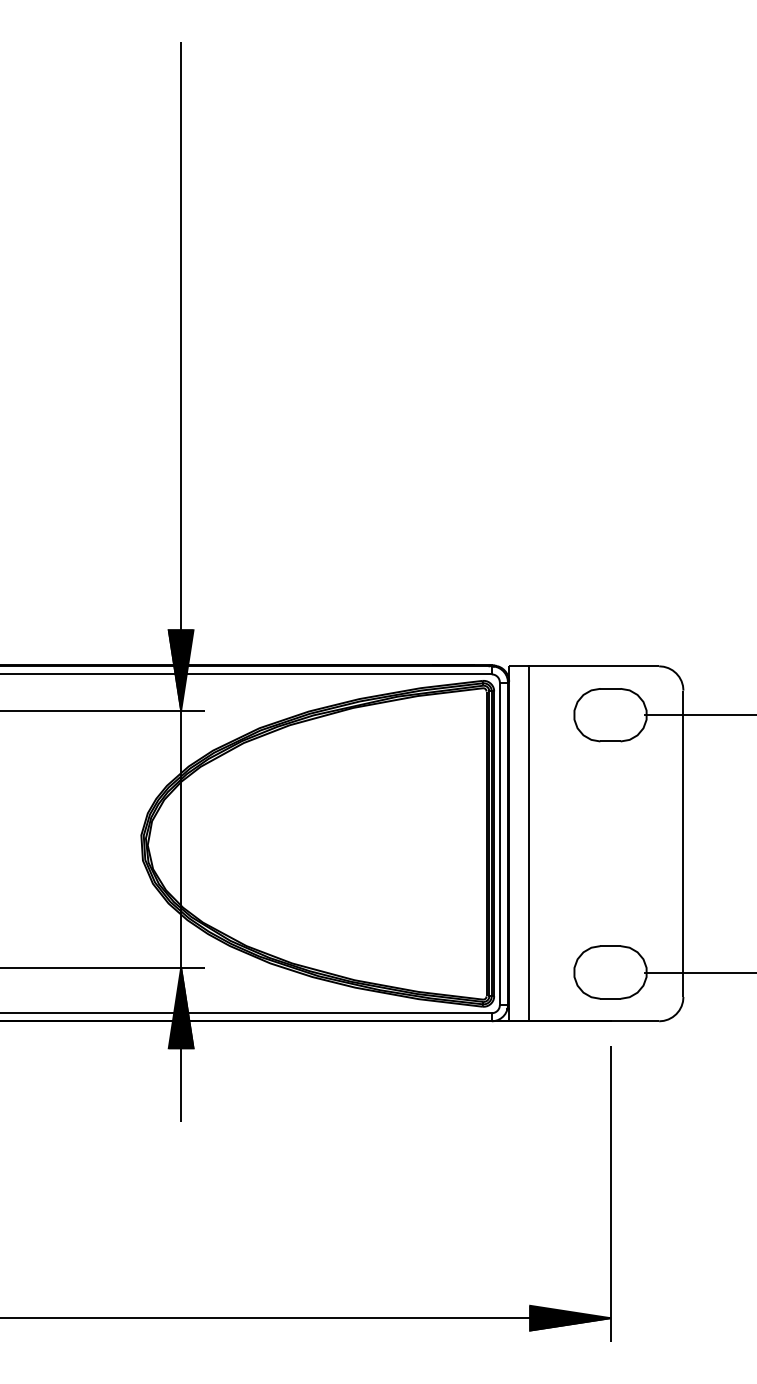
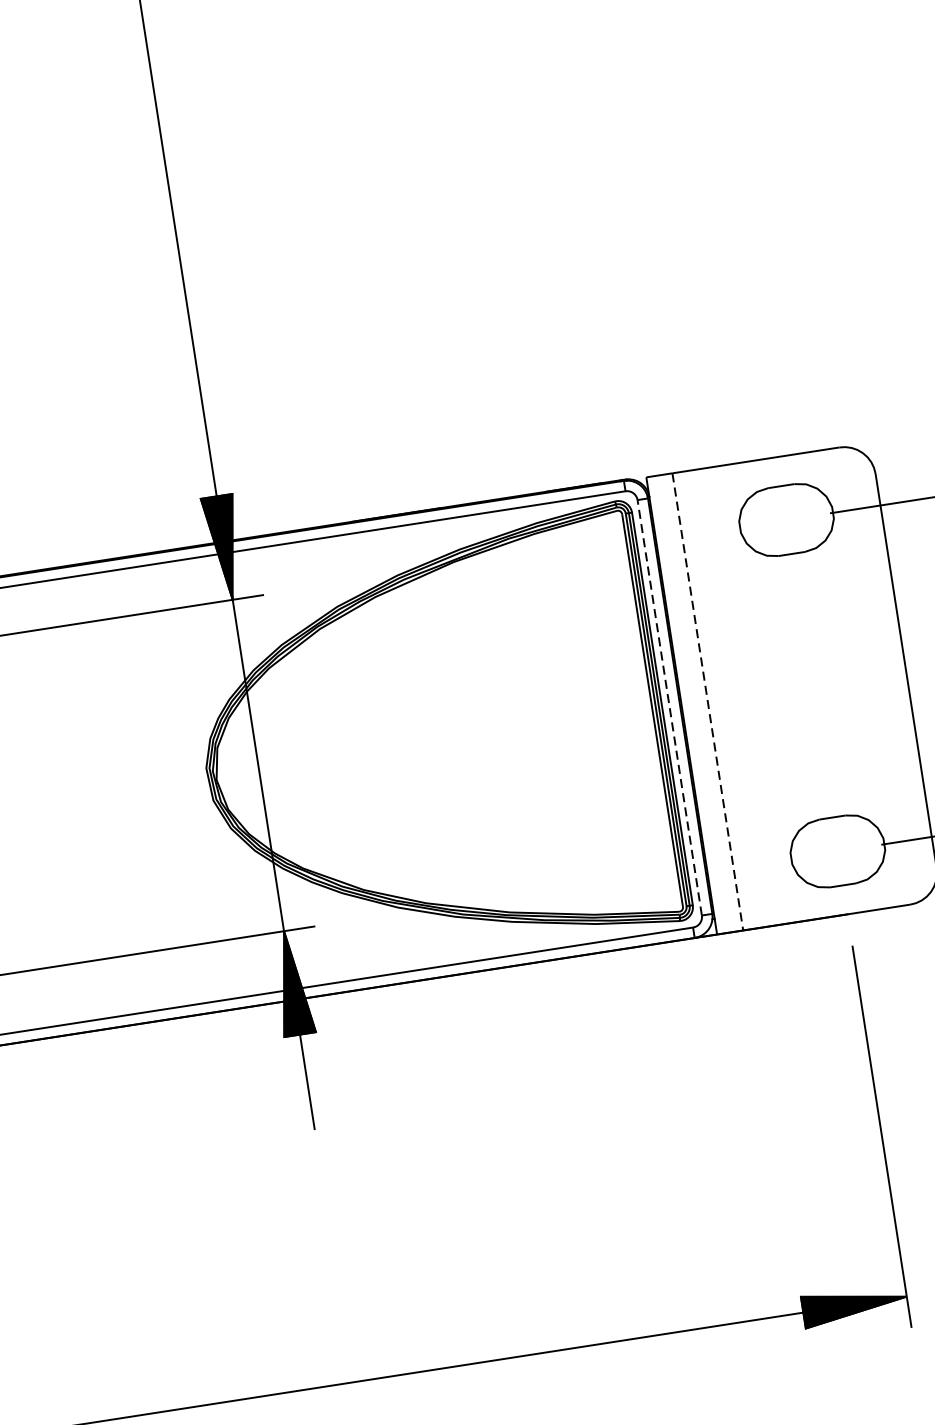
line: (499, 843) -> (669, 707), solid -> dashed
line: (529, 843) -> (707, 701), solid -> dashed

